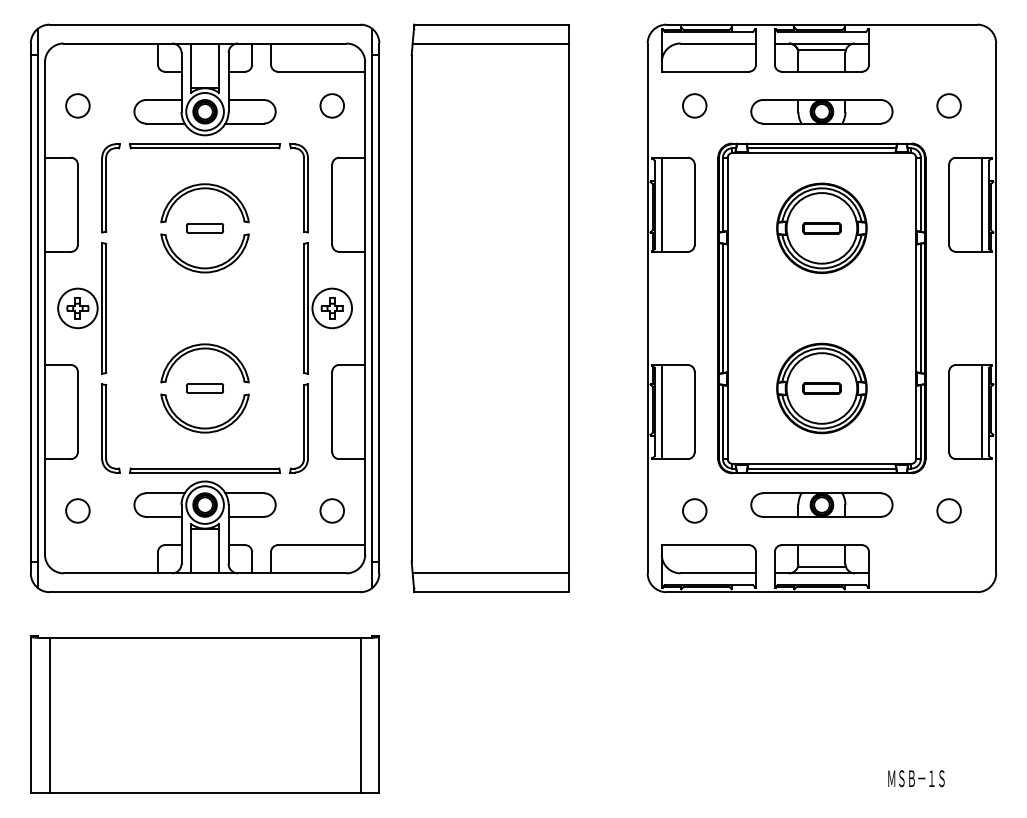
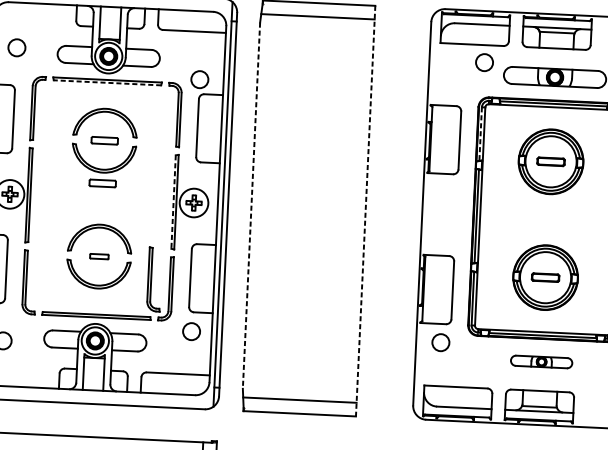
circle: (331, 105) -> (199, 79), moved
circle: (694, 105) -> (484, 62), moved
line: (204, 148) -> (107, 82), solid -> dashed
line: (723, 195) -> (480, 134), solid -> dashed
line: (661, 204) -> (435, 139), removed
part: (205, 287) -> (103, 183), added
line: (303, 308) -> (173, 202), solid -> dashed
line: (411, 308) -> (251, 205), solid -> dashed
line: (569, 308) -> (365, 211), solid -> dashed
part: (205, 388) -> (99, 256), size x0.7
line: (661, 411) -> (428, 288), removed
part: (282, 416) -> (154, 279), added
part: (821, 504) -> (541, 361), size x0.6
circle: (331, 510) -> (191, 331), moved
circle: (694, 510) -> (440, 342), moved

